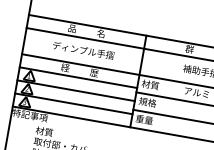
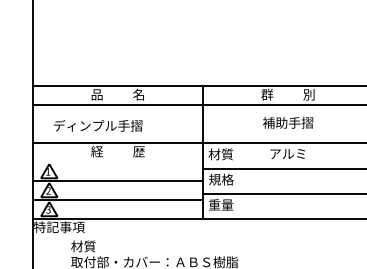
text: (83, 50) -> (98, 125), moved
line: (78, 77) -> (117, 162), removed

